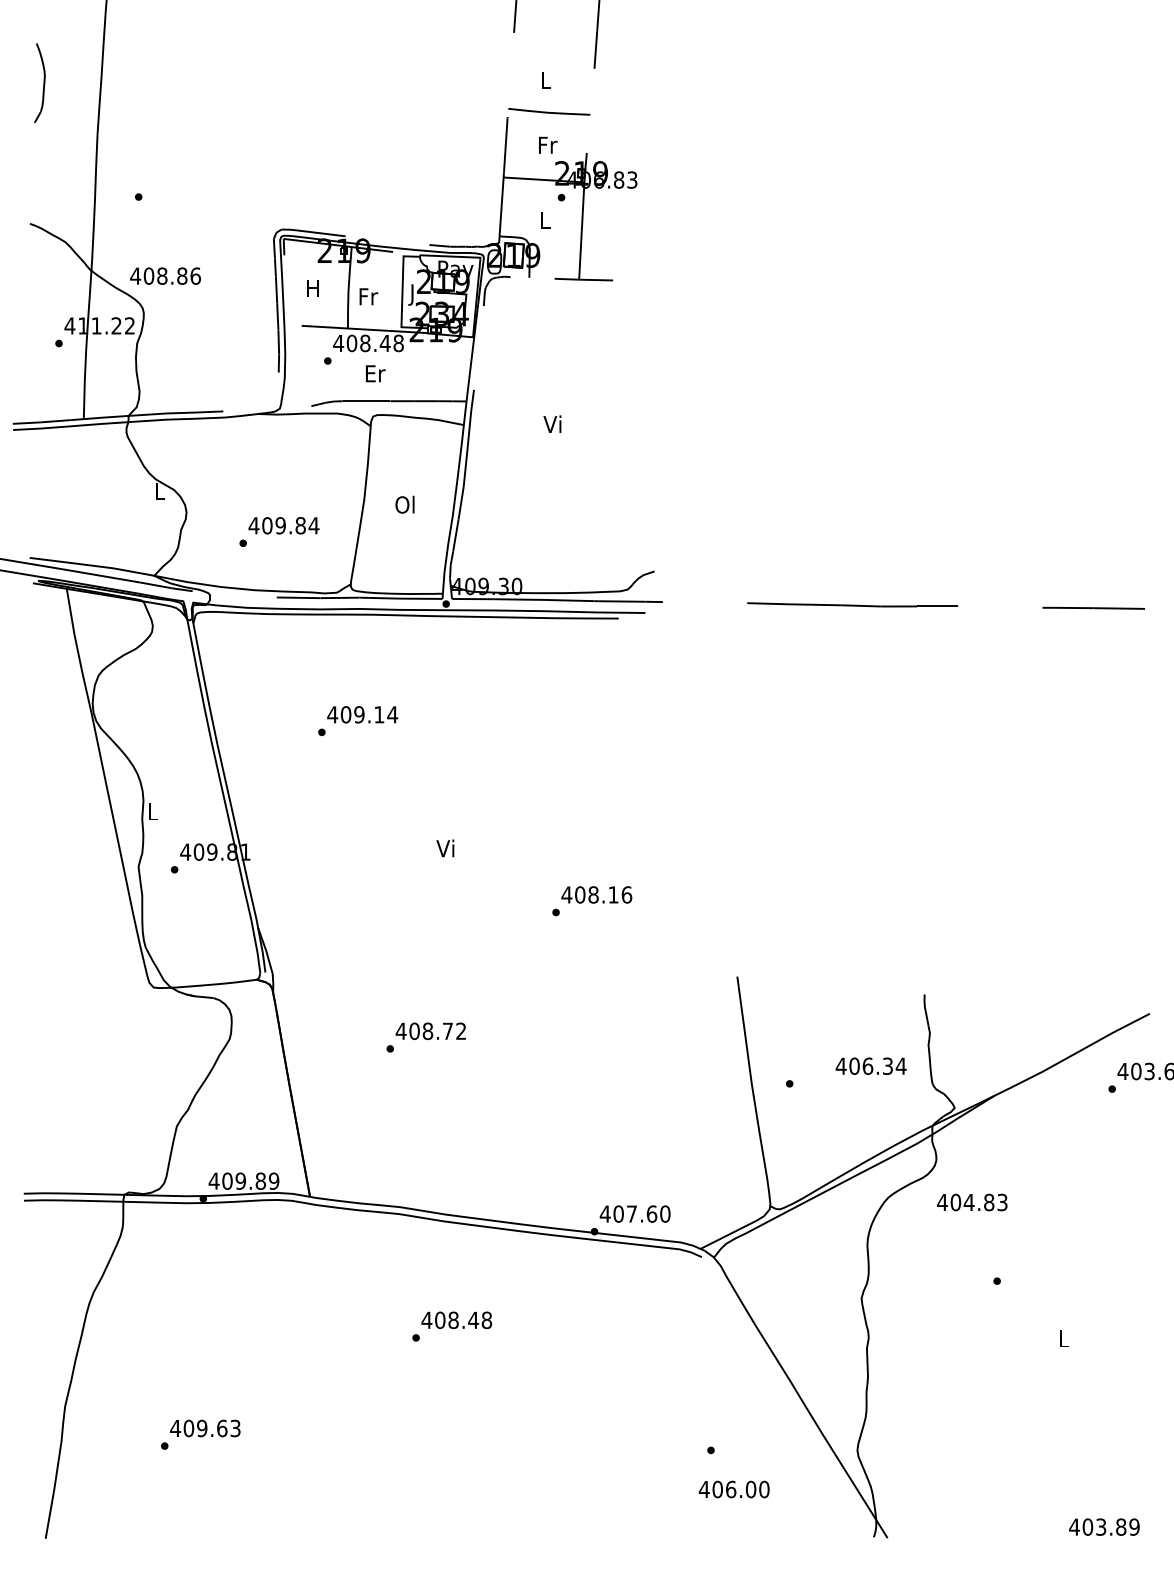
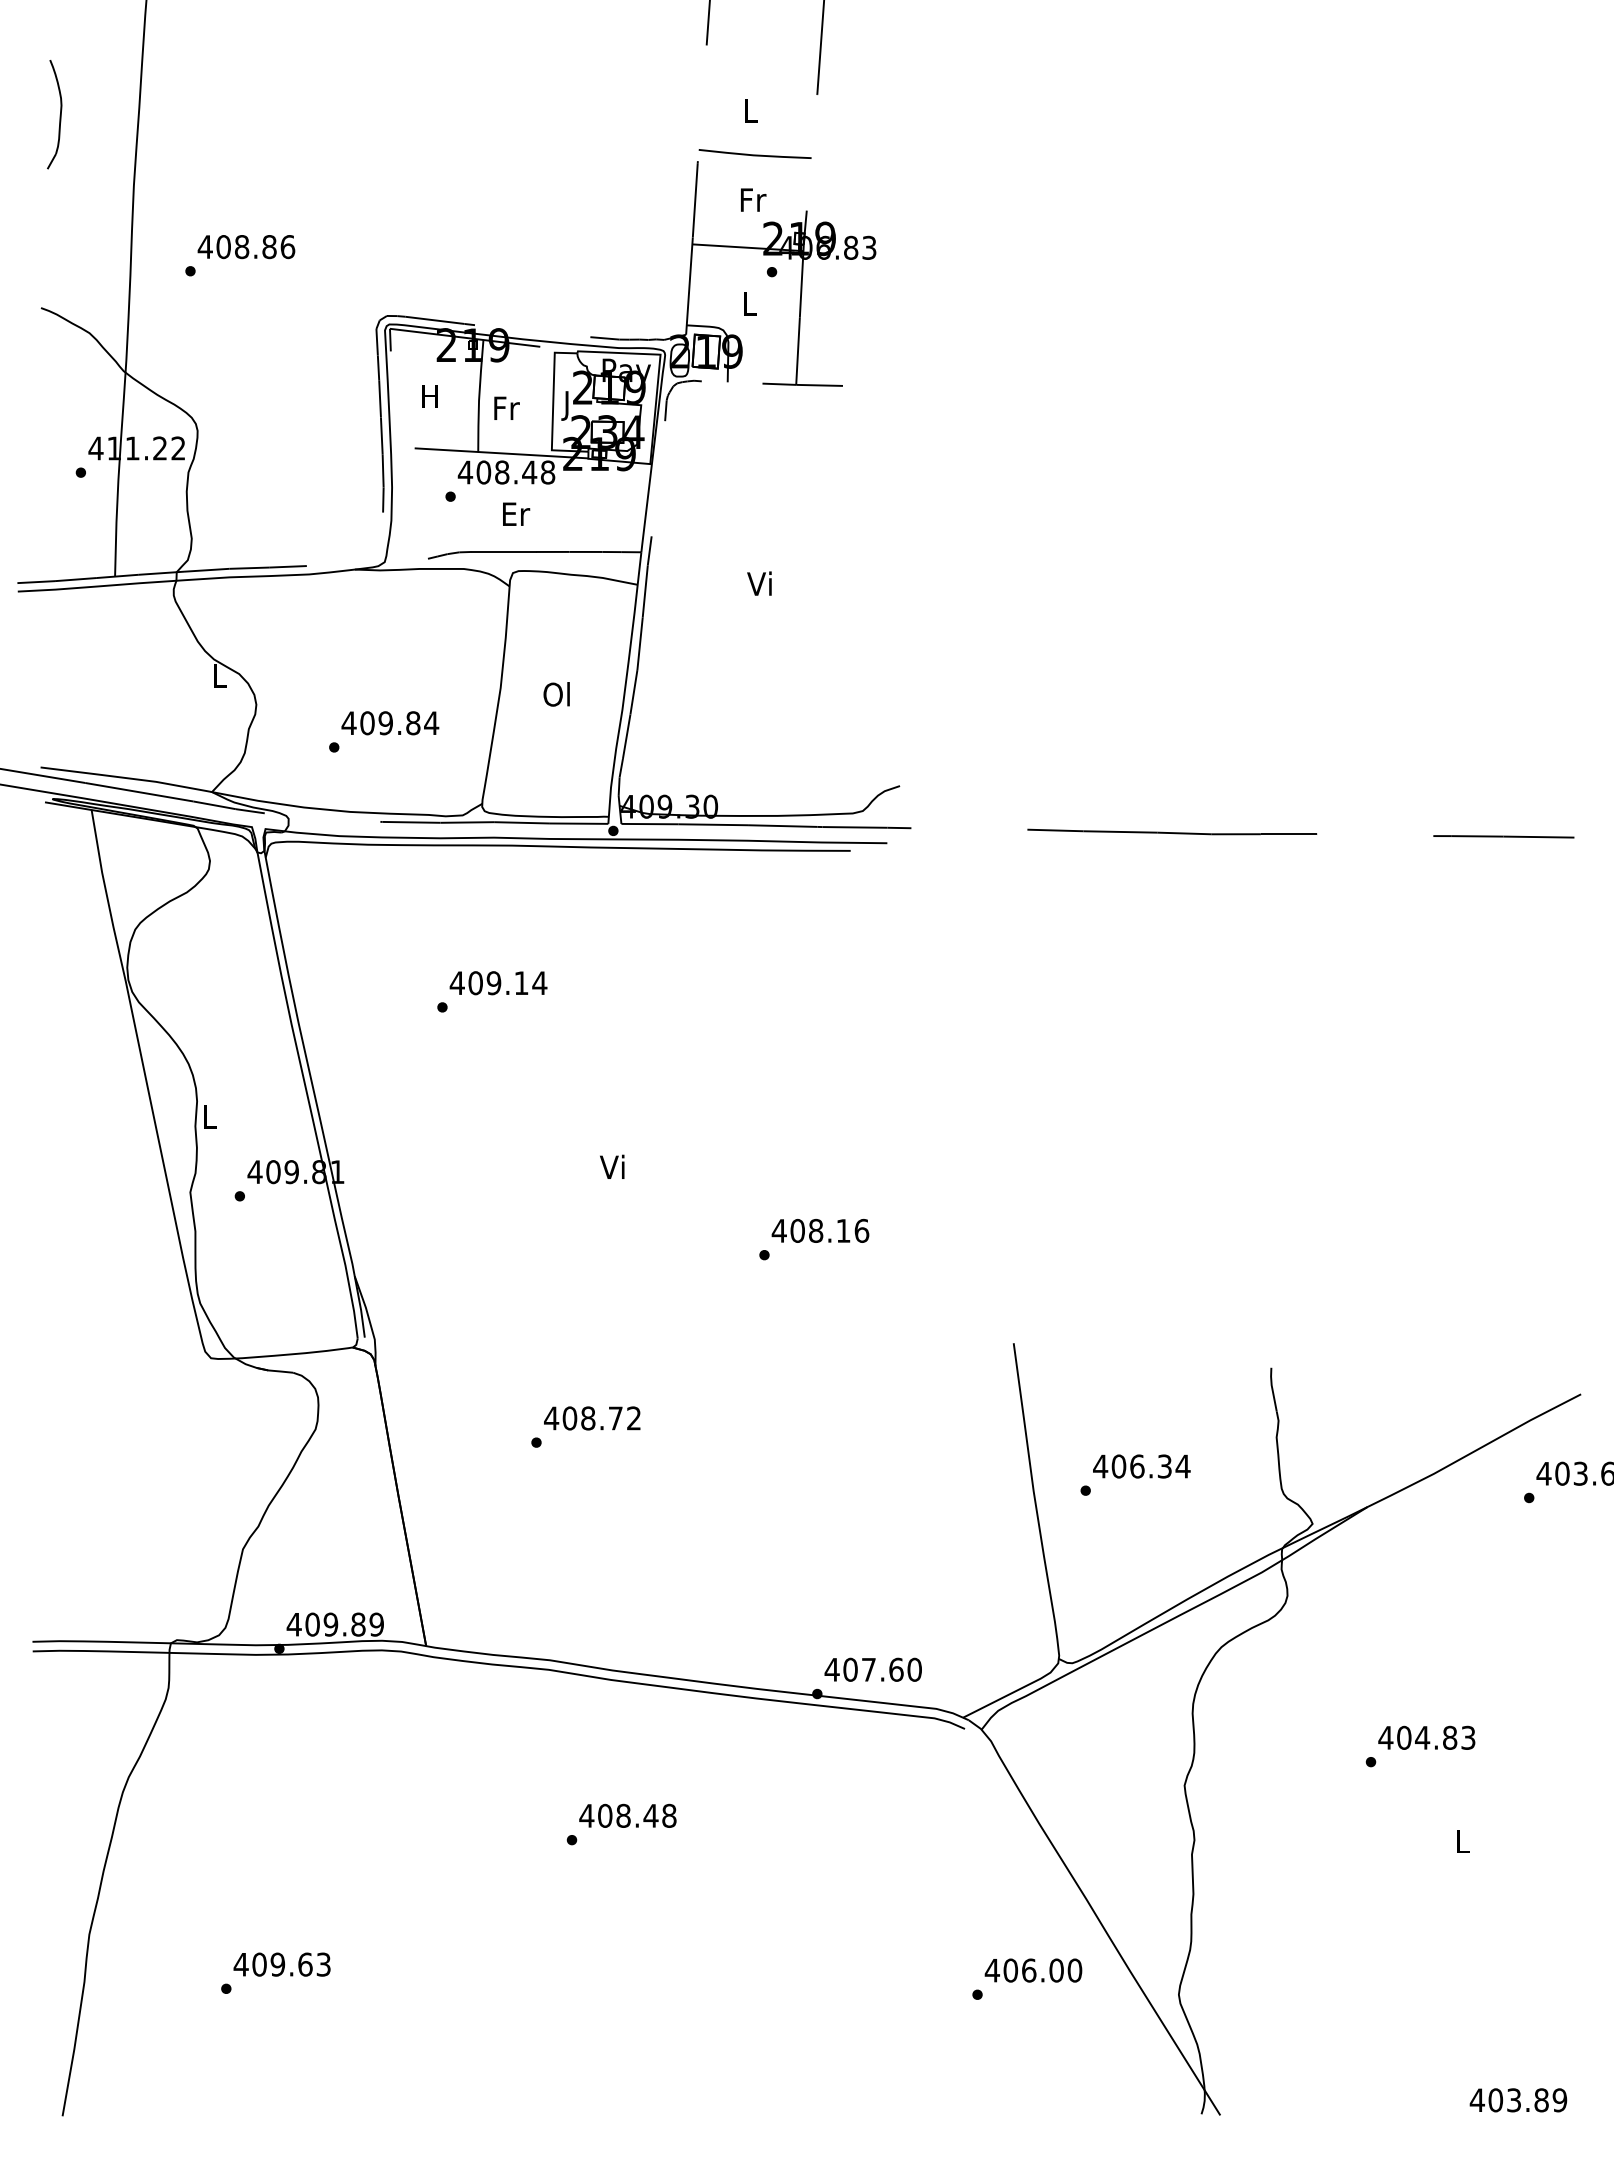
text: (165, 276) -> (246, 247), moved
text: (870, 1066) -> (1141, 1466), moved
text: (972, 1202) -> (1426, 1737), moved
text: (734, 1489) -> (1033, 1970), moved

